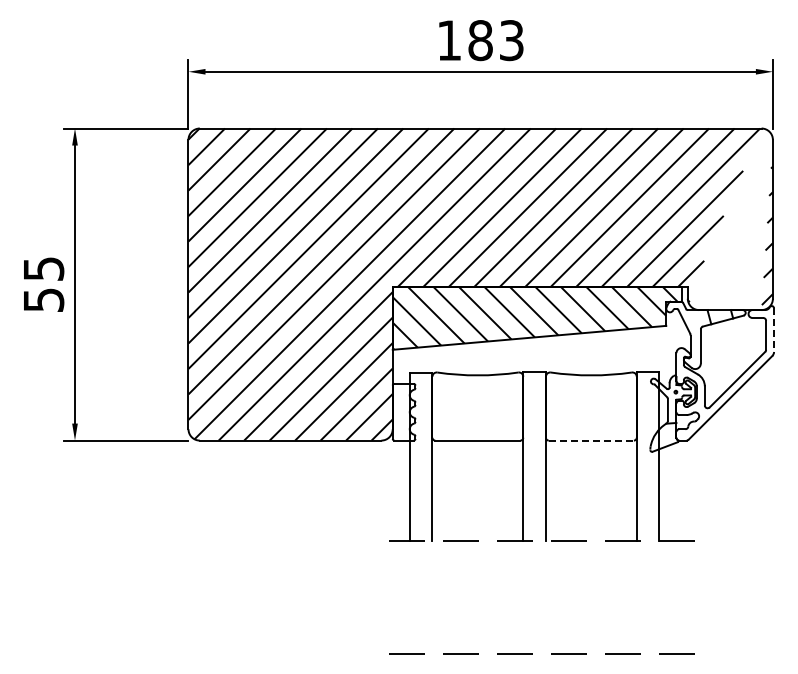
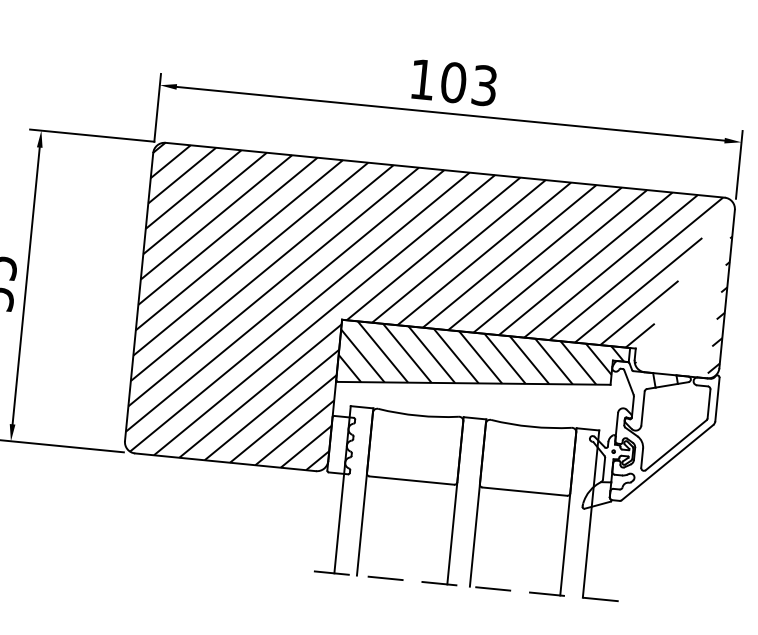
text: (480, 40) -> (453, 82), 183 -> 103
line: (774, 330) -> (717, 399), dashed -> solid
line: (591, 440) -> (524, 491), dashed -> solid

